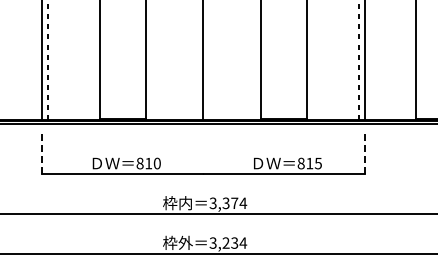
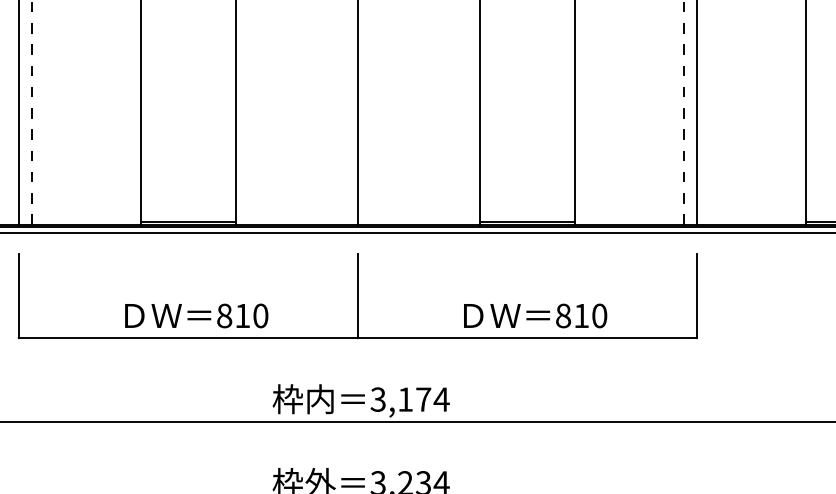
line: (42, 154) -> (19, 296), dashed -> solid
line: (203, 154) -> (357, 296), added
line: (364, 154) -> (696, 296), dashed -> solid
text: (317, 163) -> (597, 315), 815 -> 810
text: (225, 203) -> (404, 399), 3,374 -> 3,174

